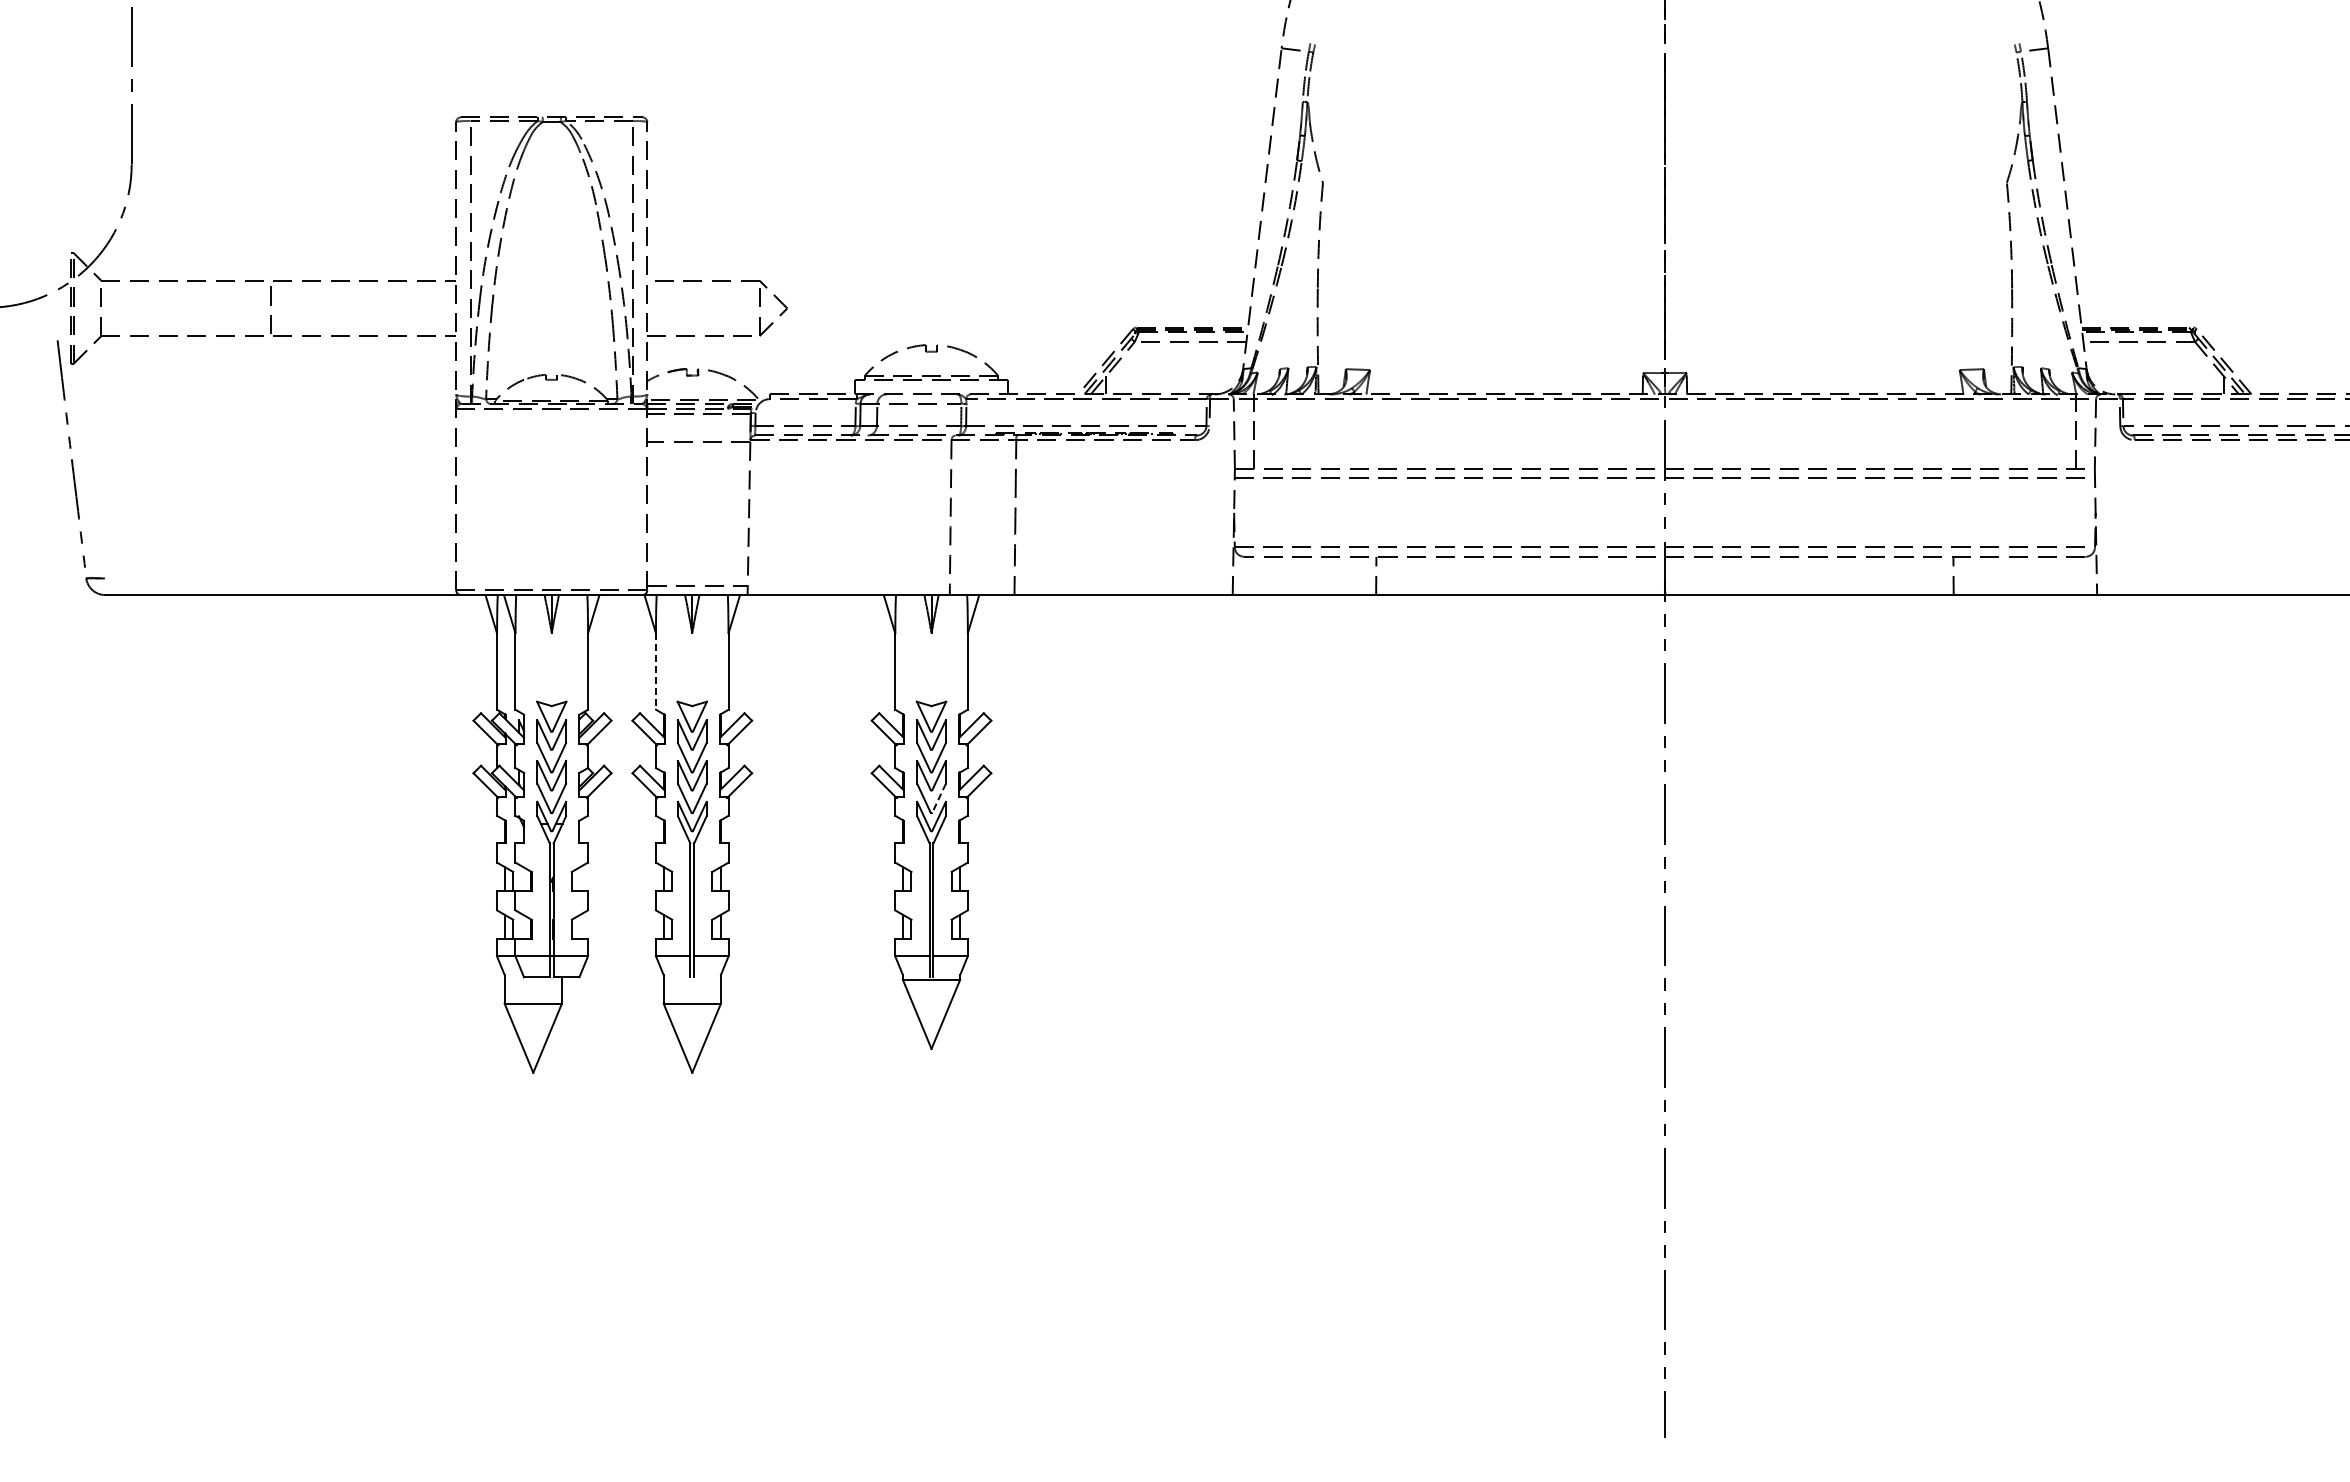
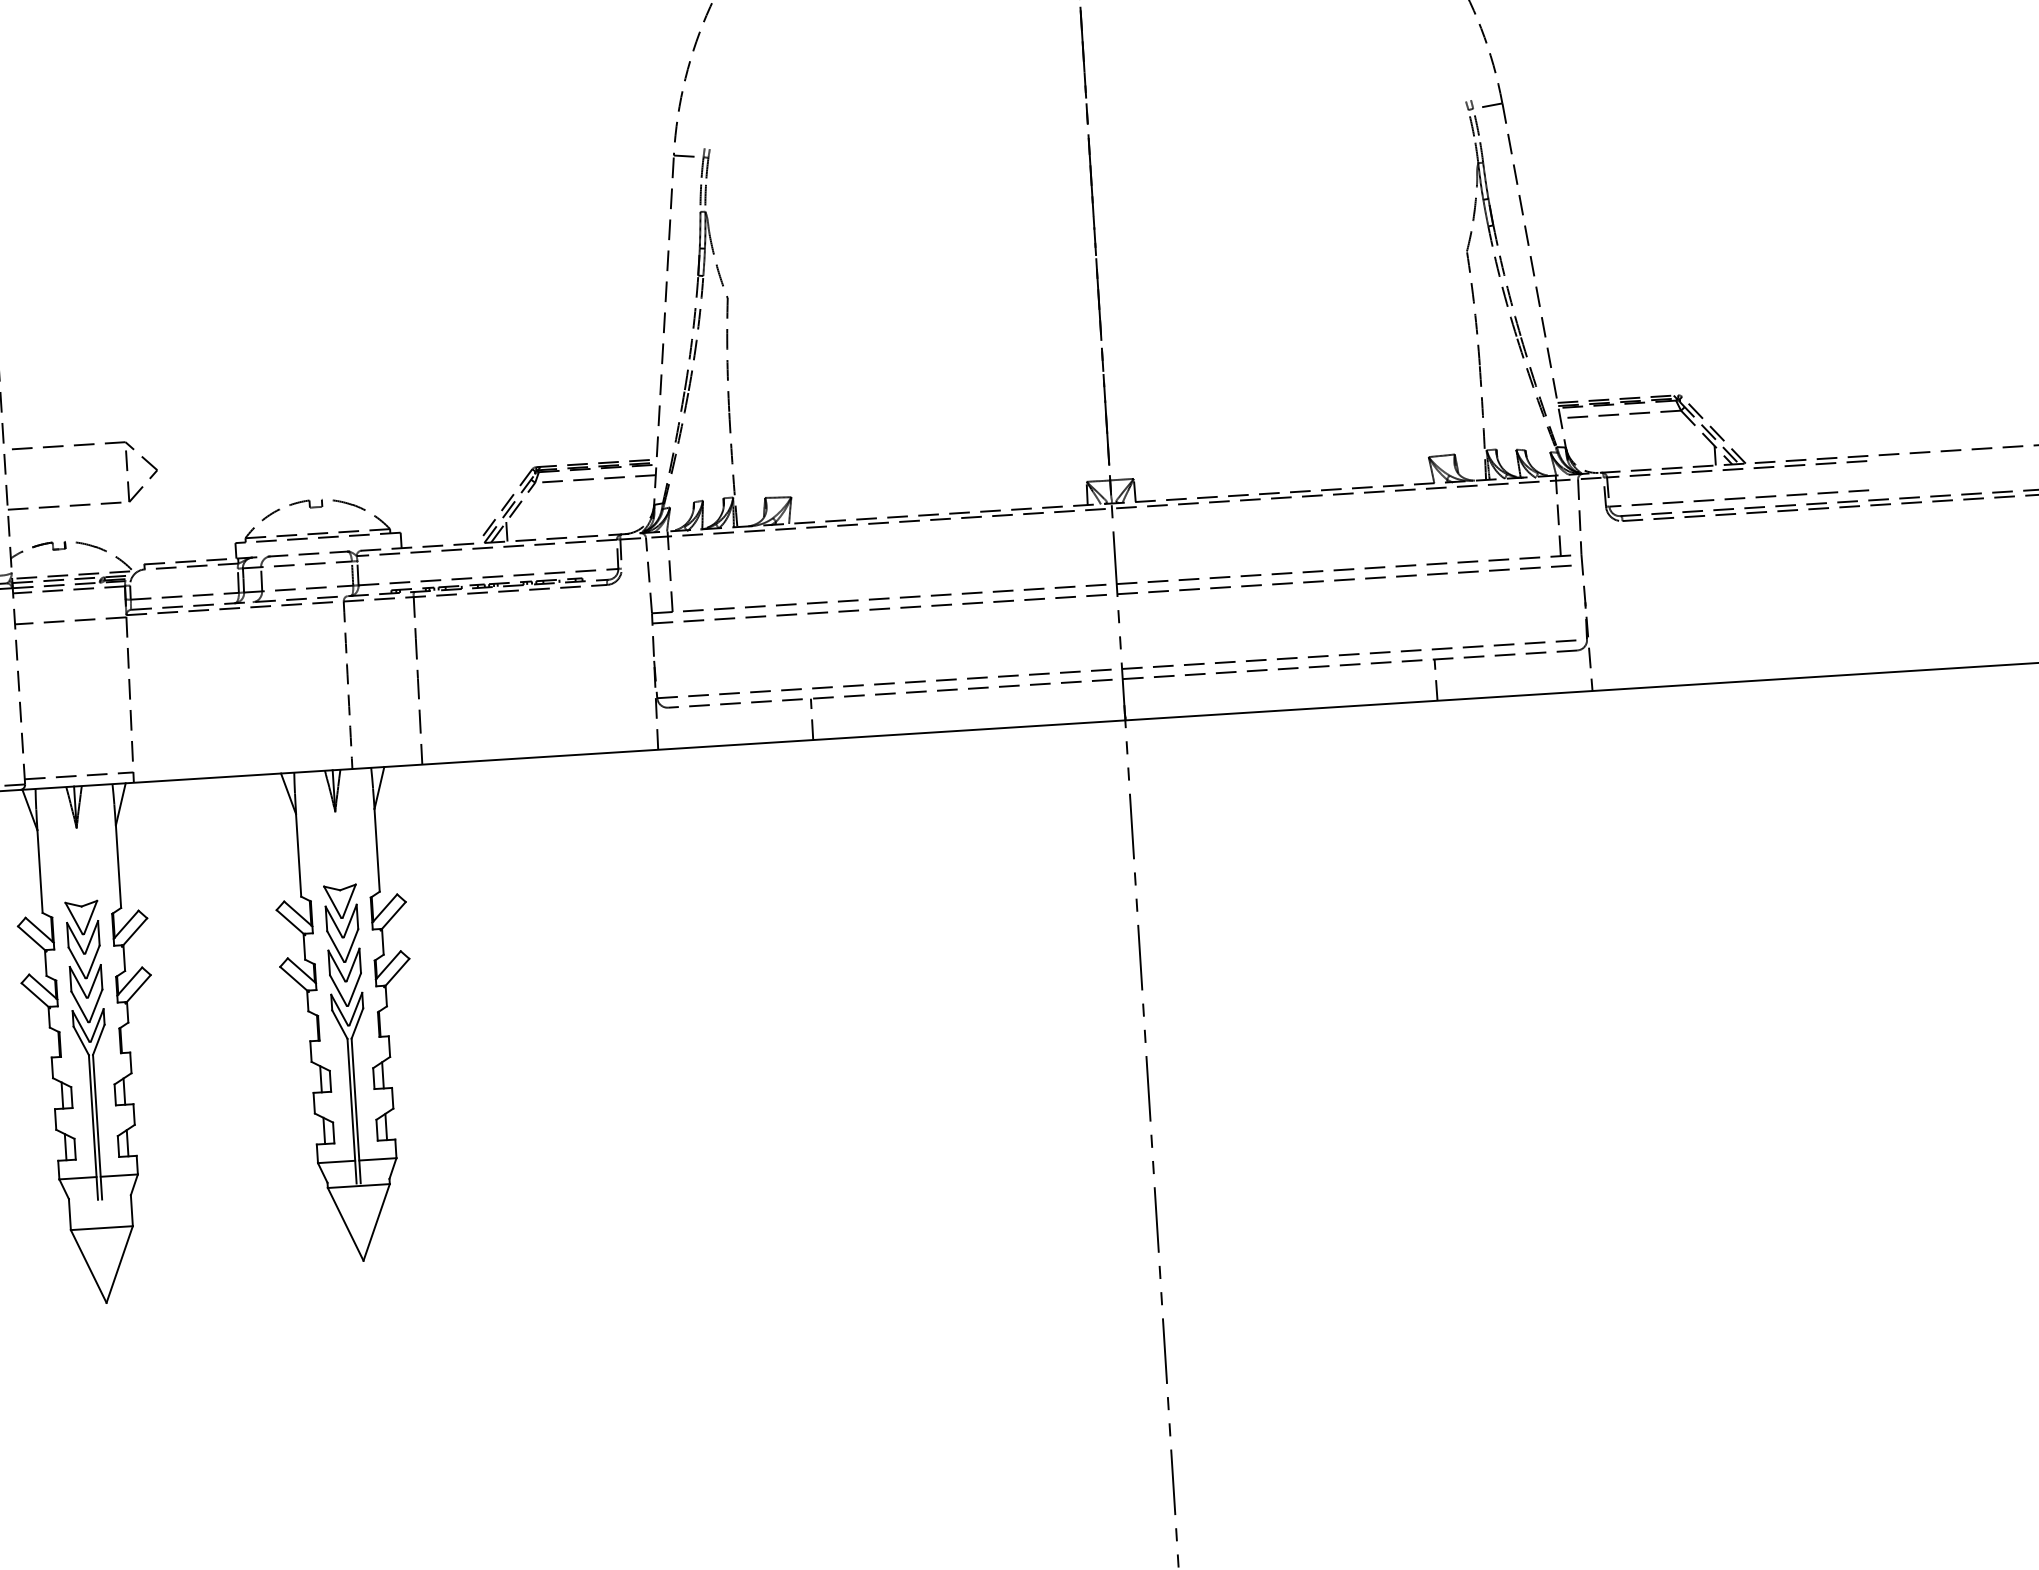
line: (655, 672) -> (39, 872), dashed -> solid
line: (939, 798) -> (355, 989), dashed -> solid

